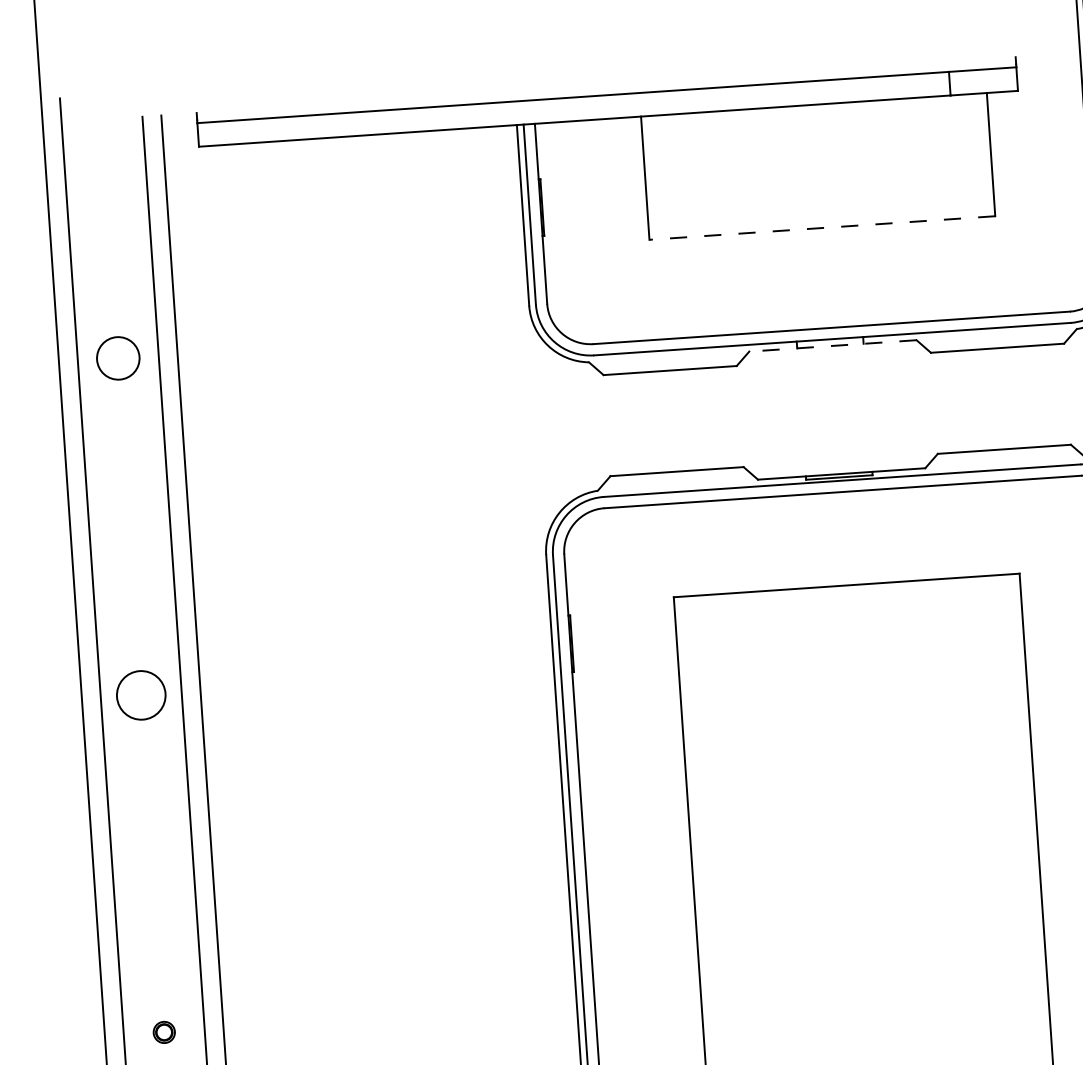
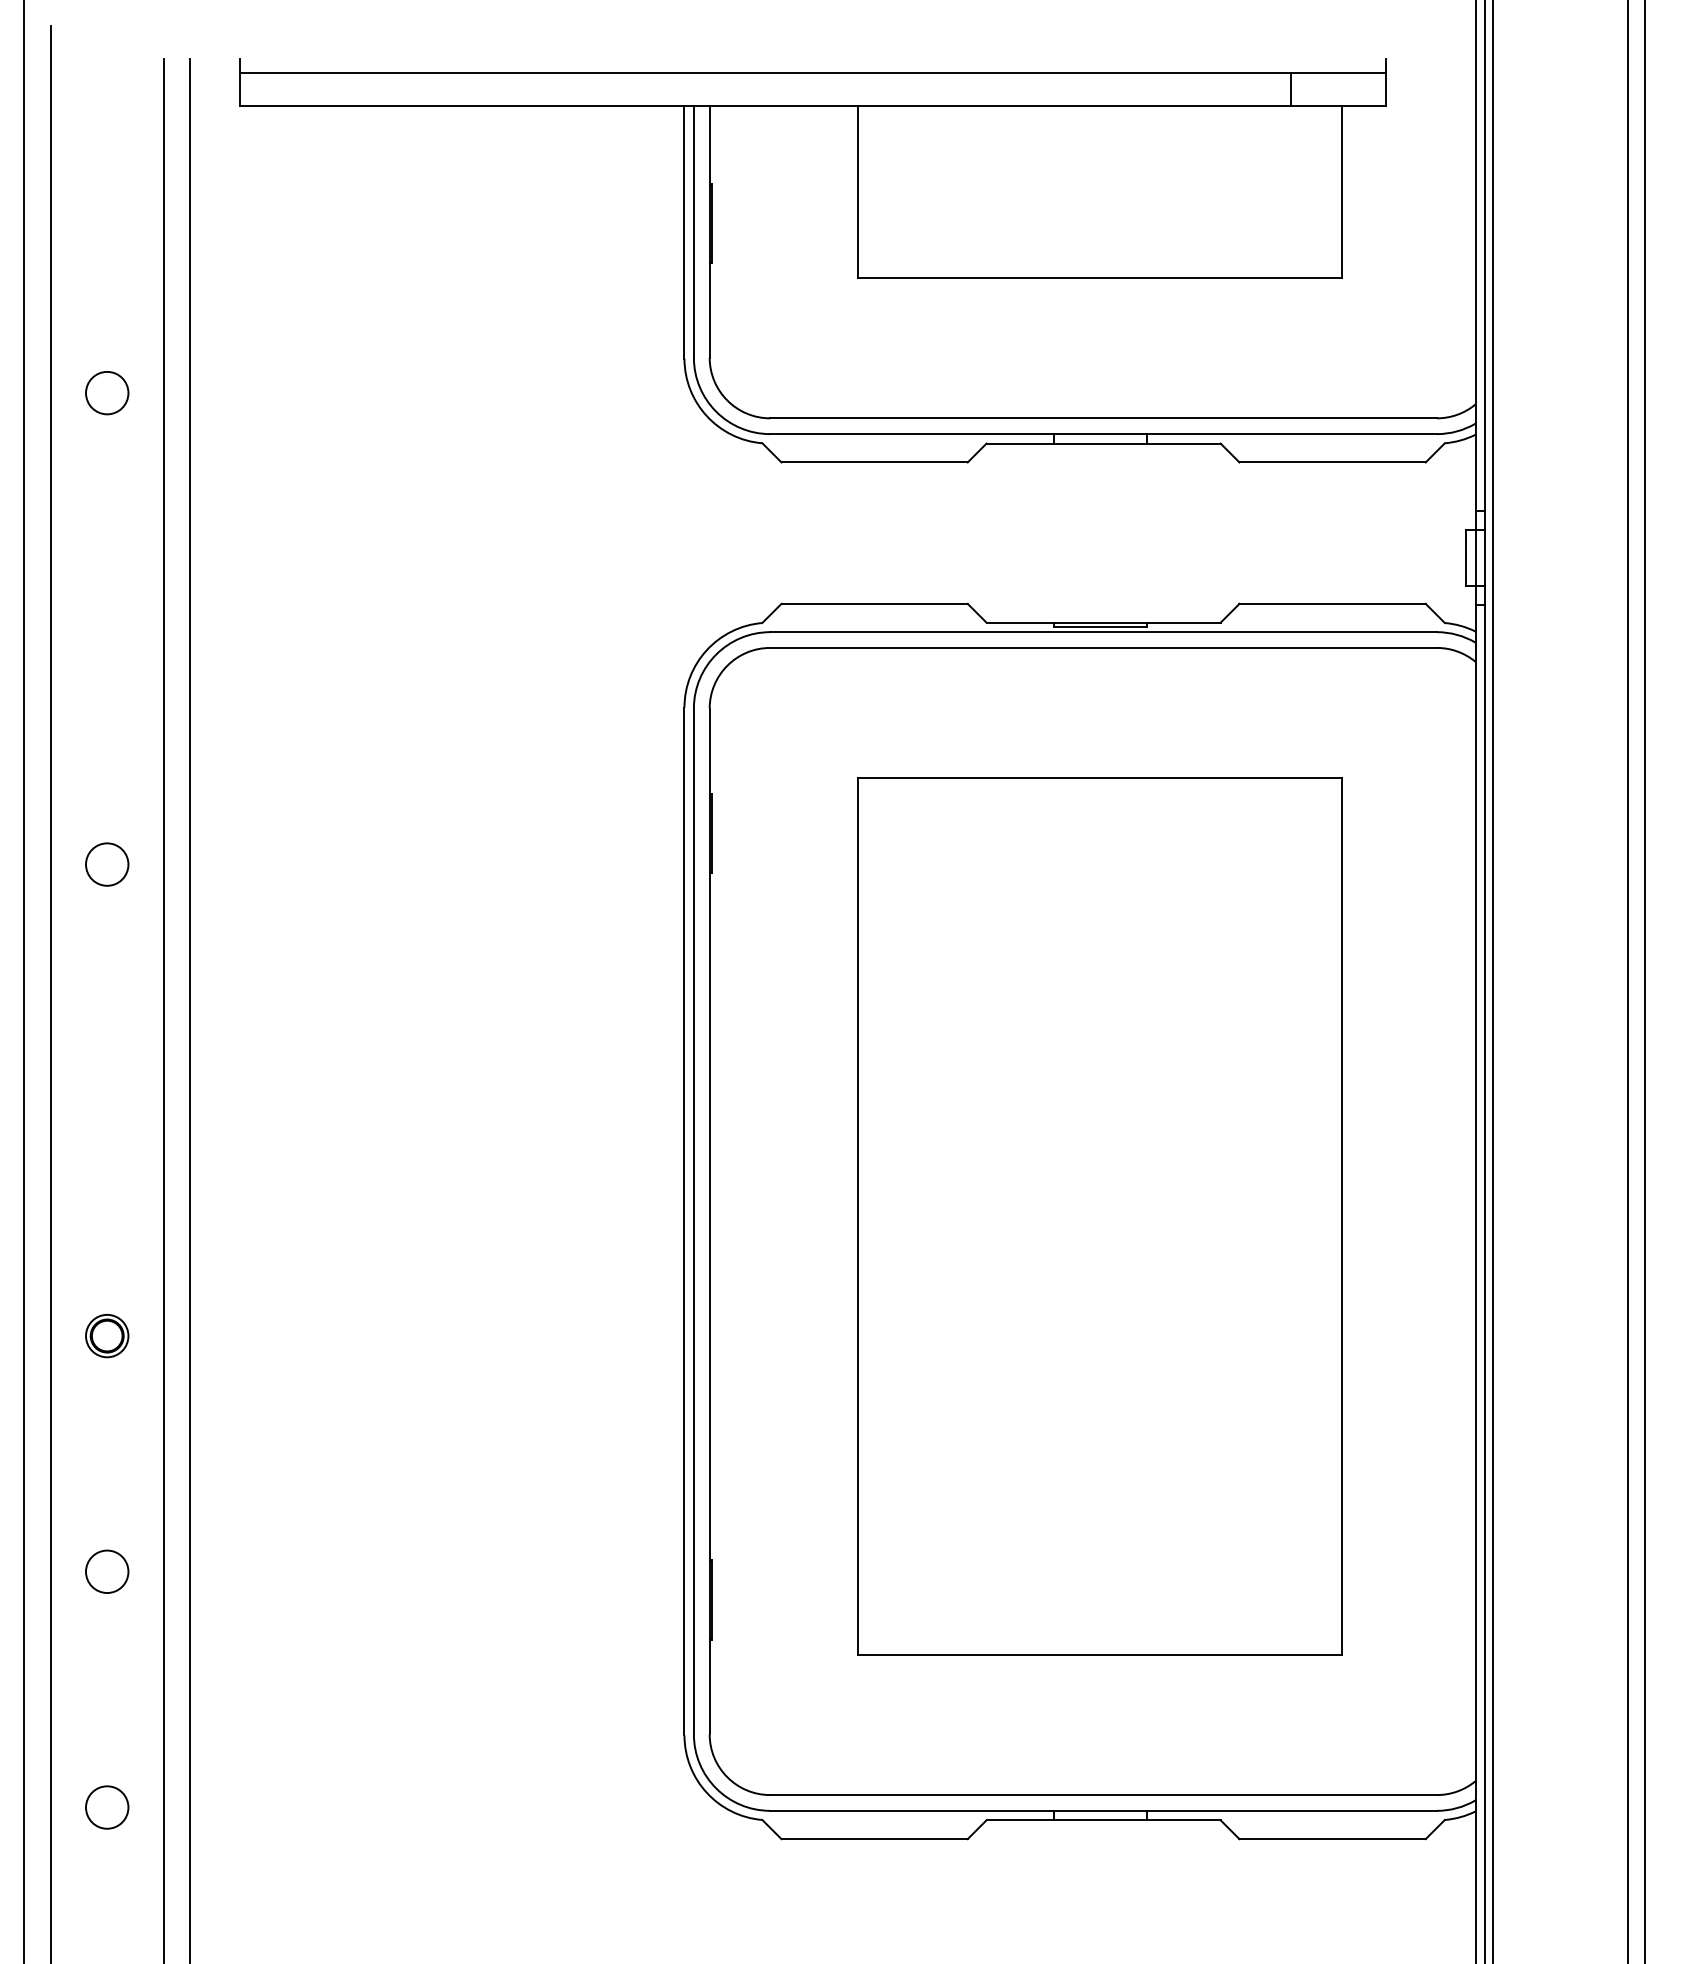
line: (822, 228) -> (1100, 278), dashed -> solid
line: (832, 345) -> (1103, 443), dashed -> solid
circle: (118, 357) -> (107, 392), size x0.71
circle: (141, 695) -> (107, 864), size x0.62
part: (164, 1032) -> (107, 1336), size x1.43

